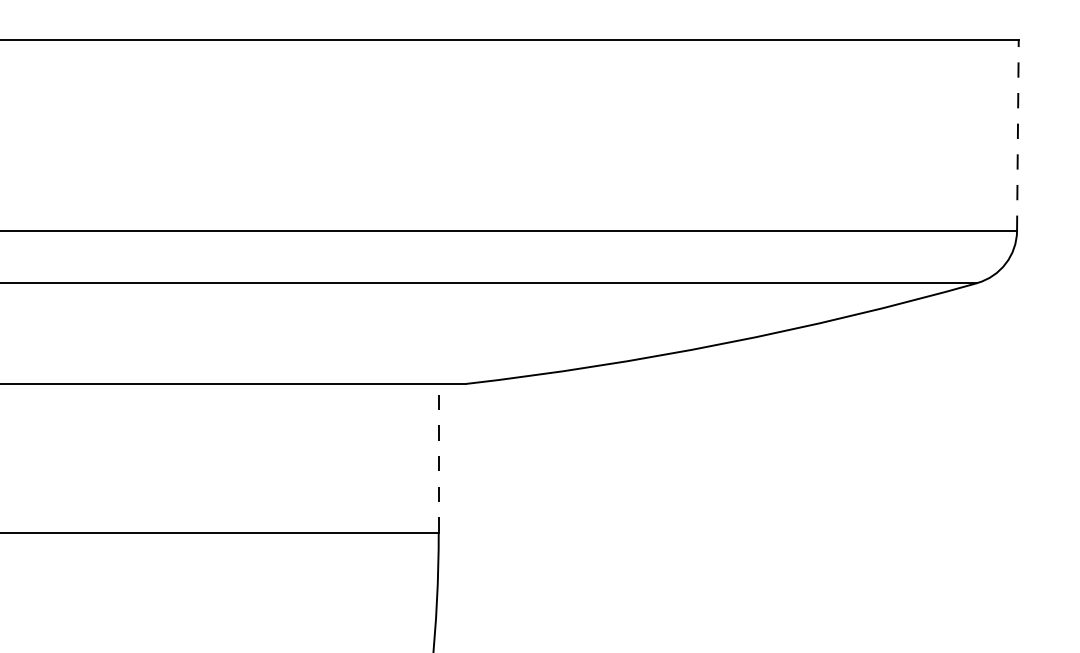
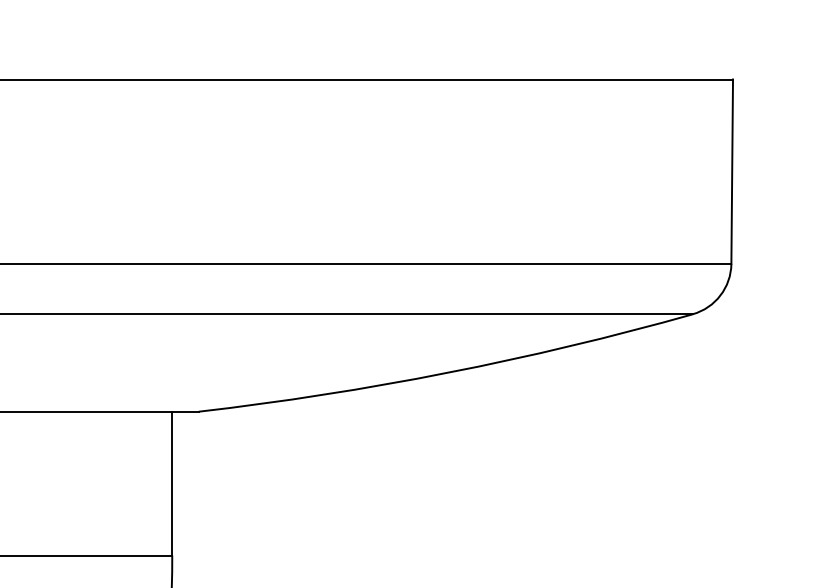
line: (1017, 135) -> (731, 171), dashed -> solid
line: (438, 457) -> (172, 482), dashed -> solid

